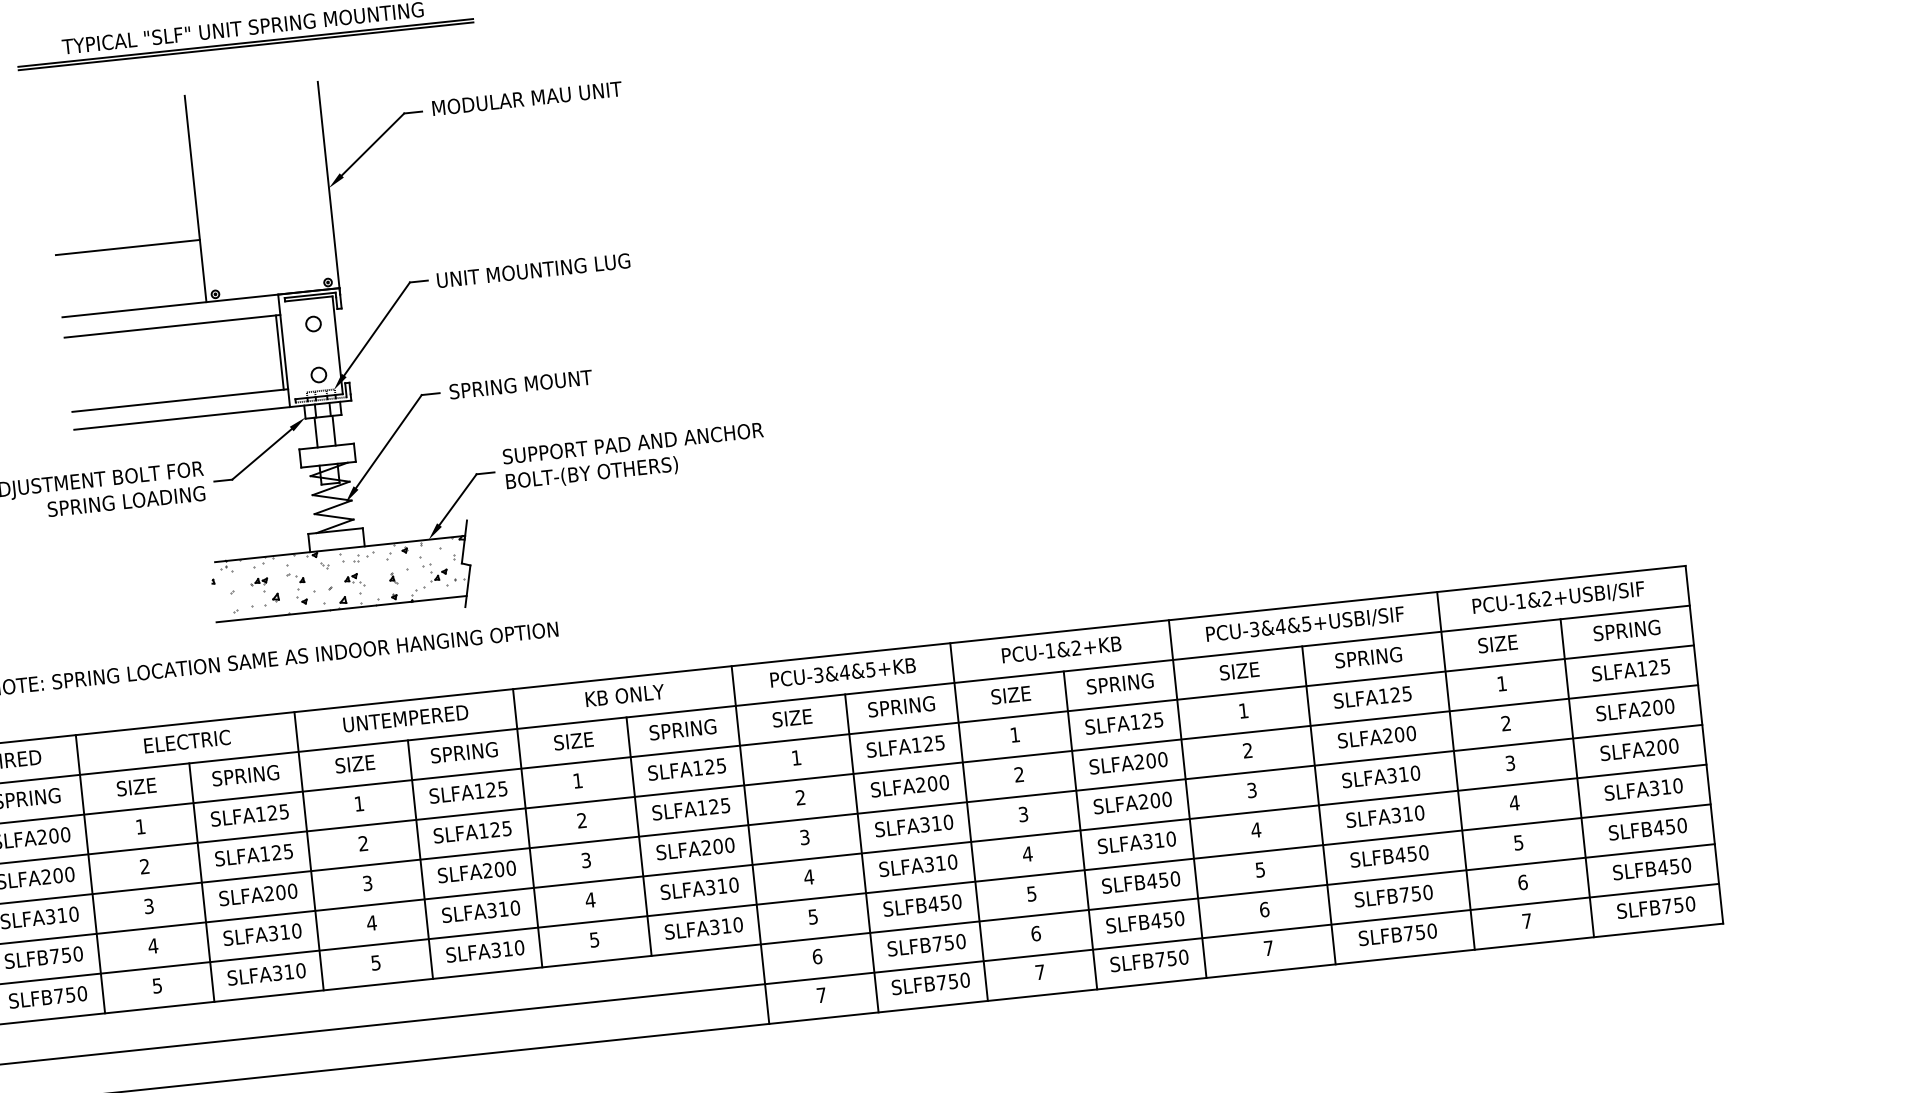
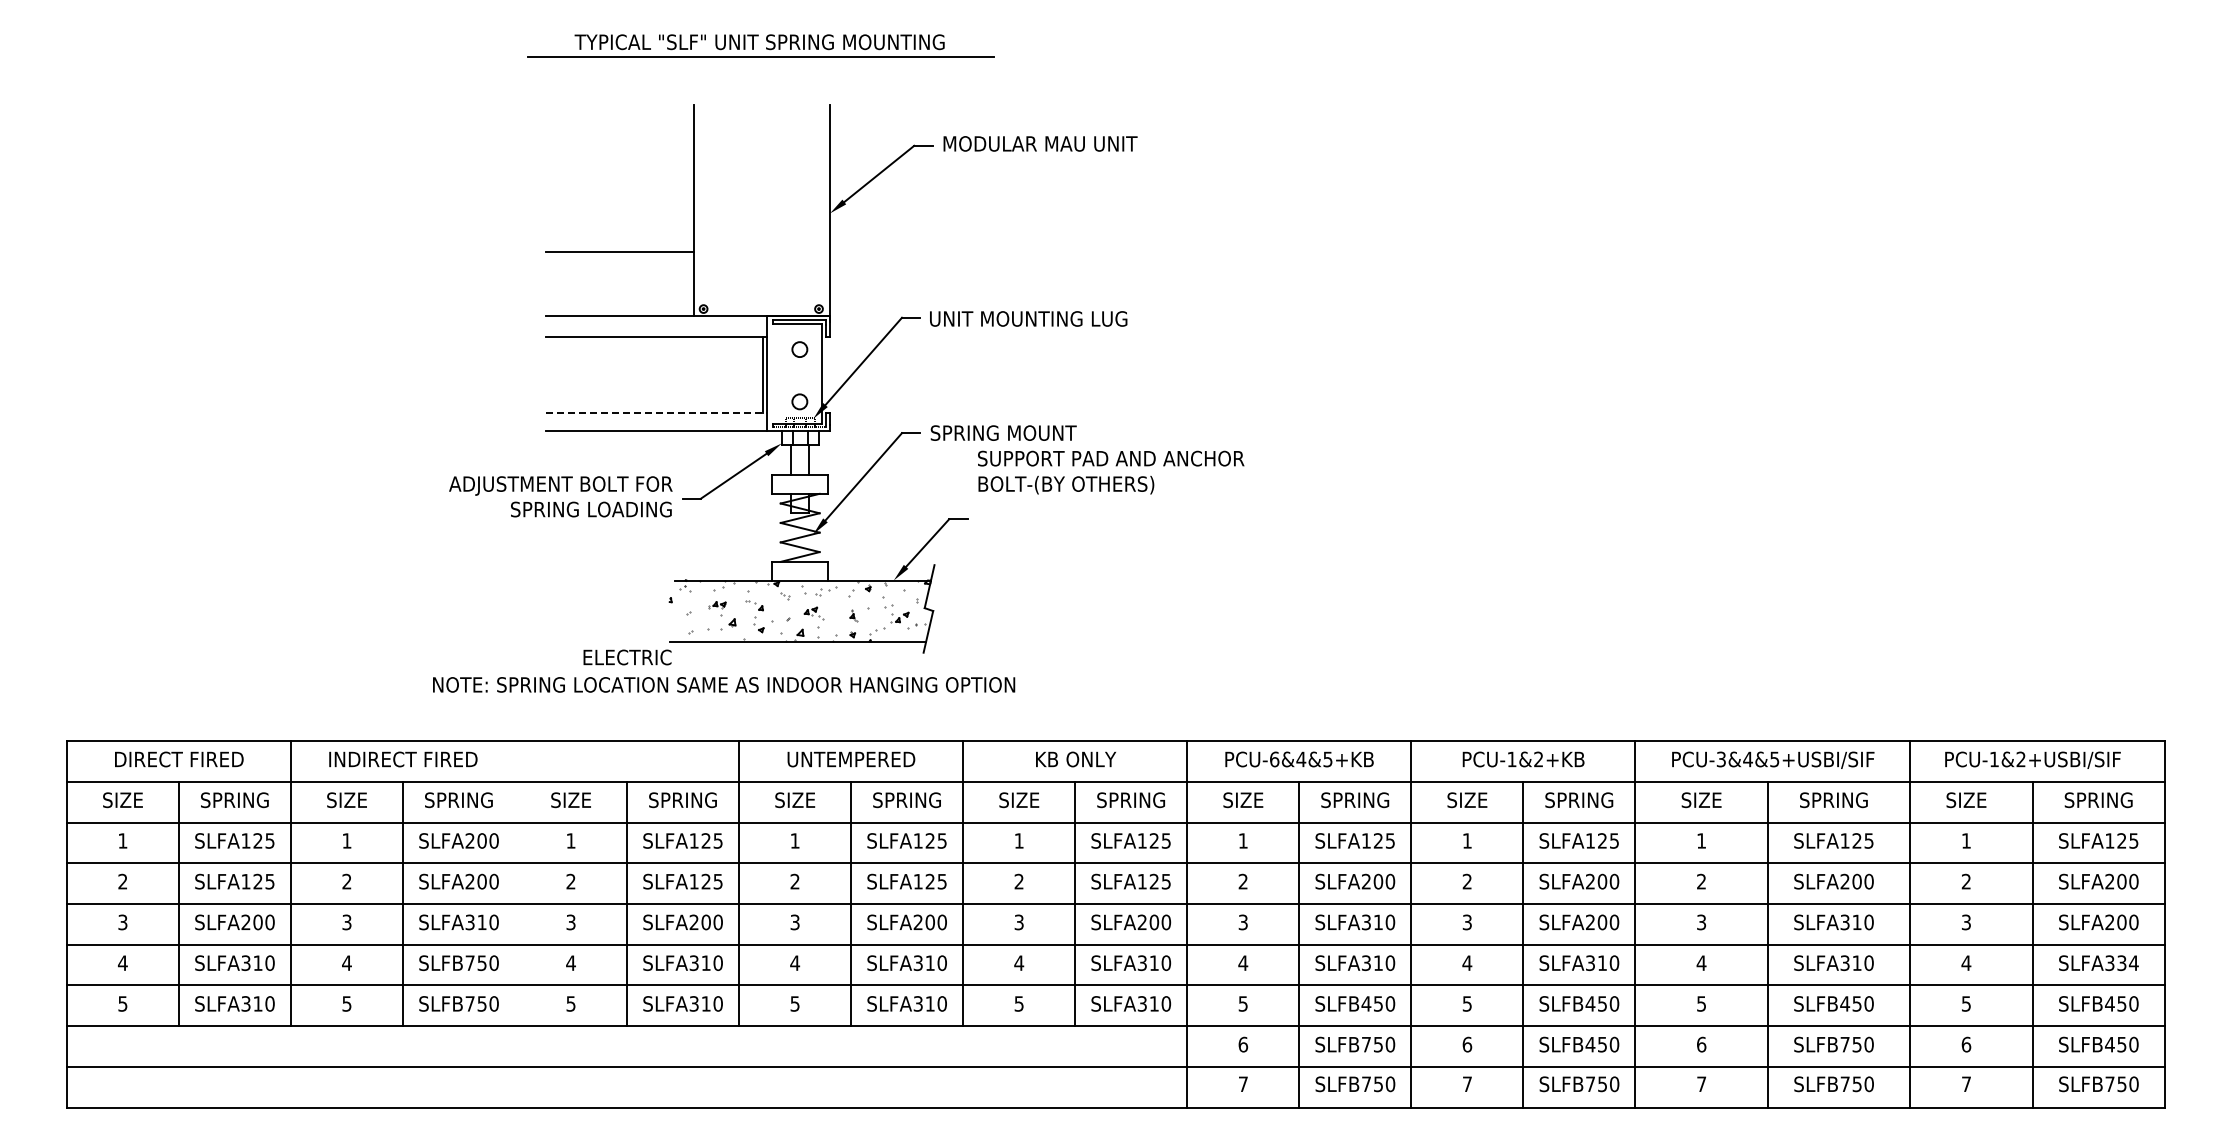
line: (246, 45) -> (761, 60), removed
line: (180, 400) -> (656, 412), solid -> dashed
text: (634, 456) -> (1111, 472), moved
text: (818, 675) -> (1274, 759), PCU-3&4&5+KB -> PCU-6&4&5+KB
text: (187, 741) -> (627, 657), moved
text: (1671, 786) -> (2127, 963), SLFA310 -> SLFA334
line: (90, 874) -> (515, 883), removed

